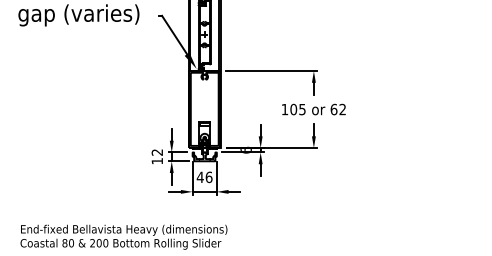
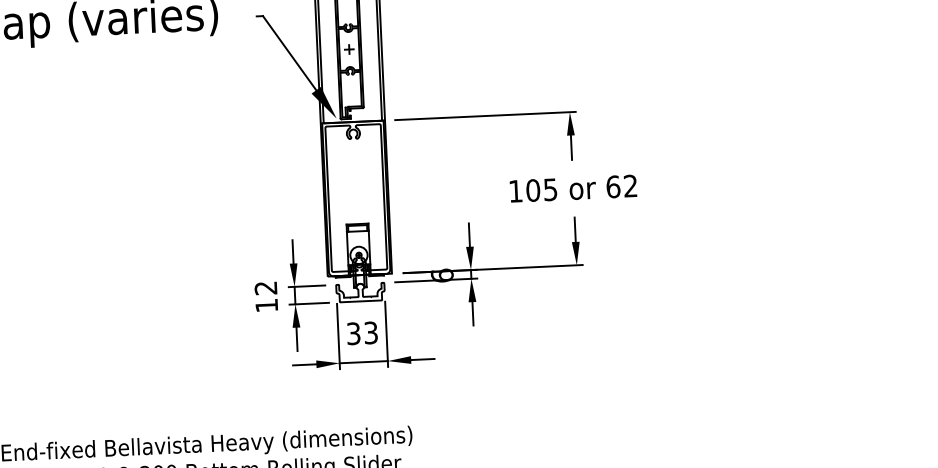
text: (204, 177) -> (361, 333), 46 -> 33

